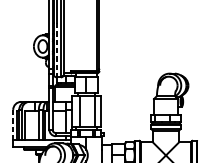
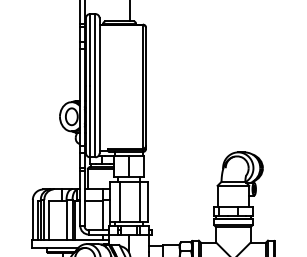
line: (57, 50) -> (90, 121), dashed -> solid
line: (12, 125) -> (32, 220), dashed -> solid

